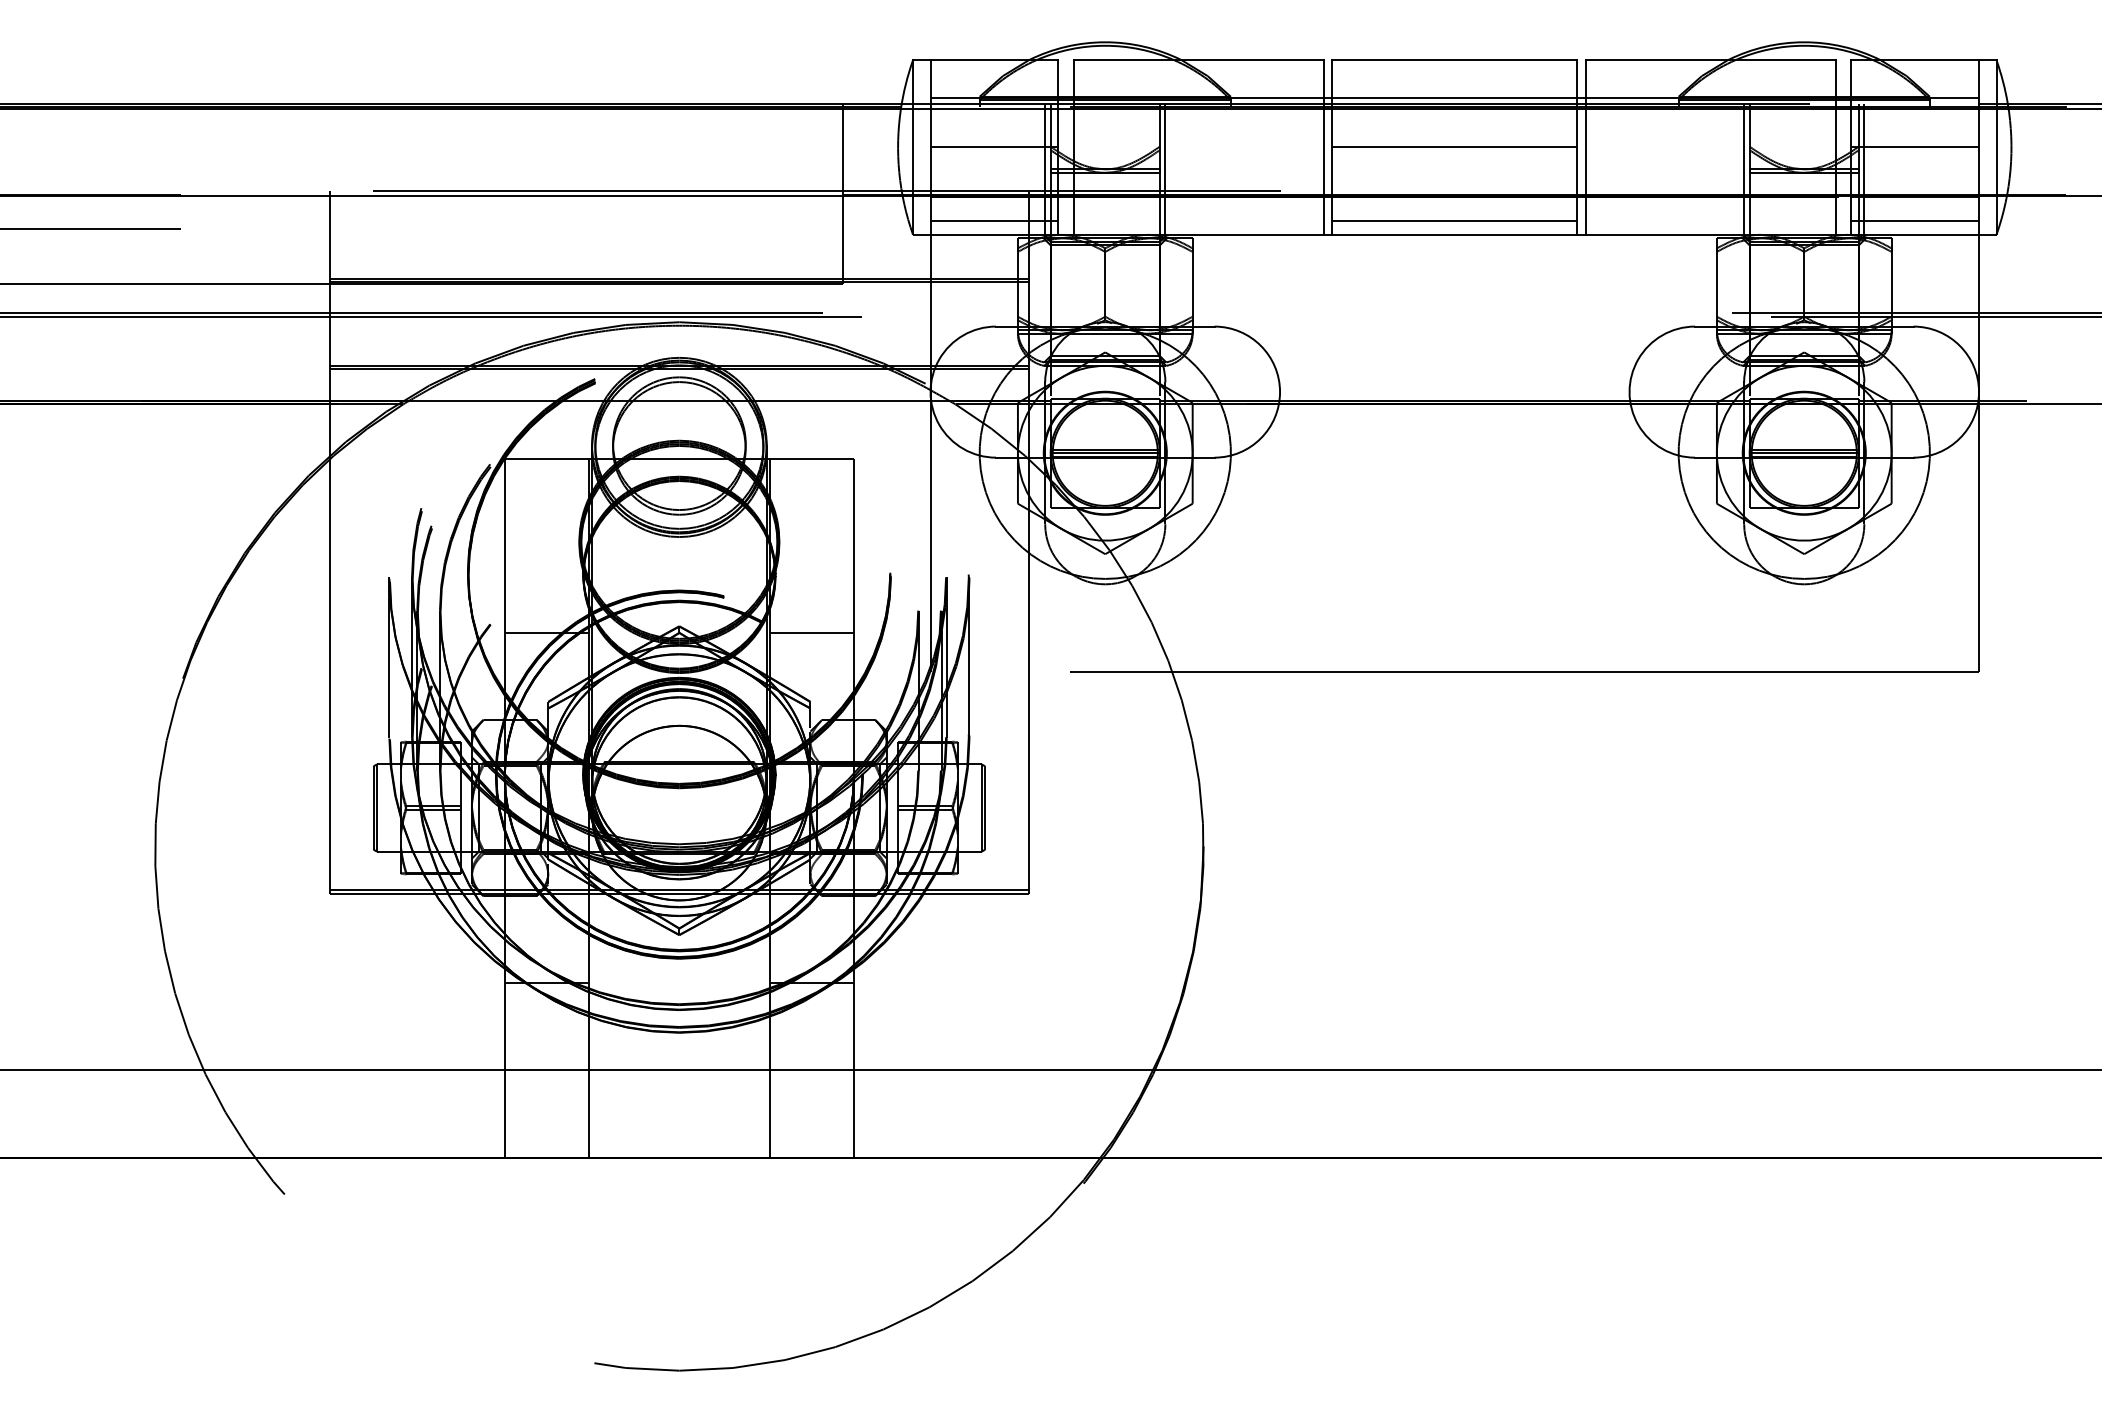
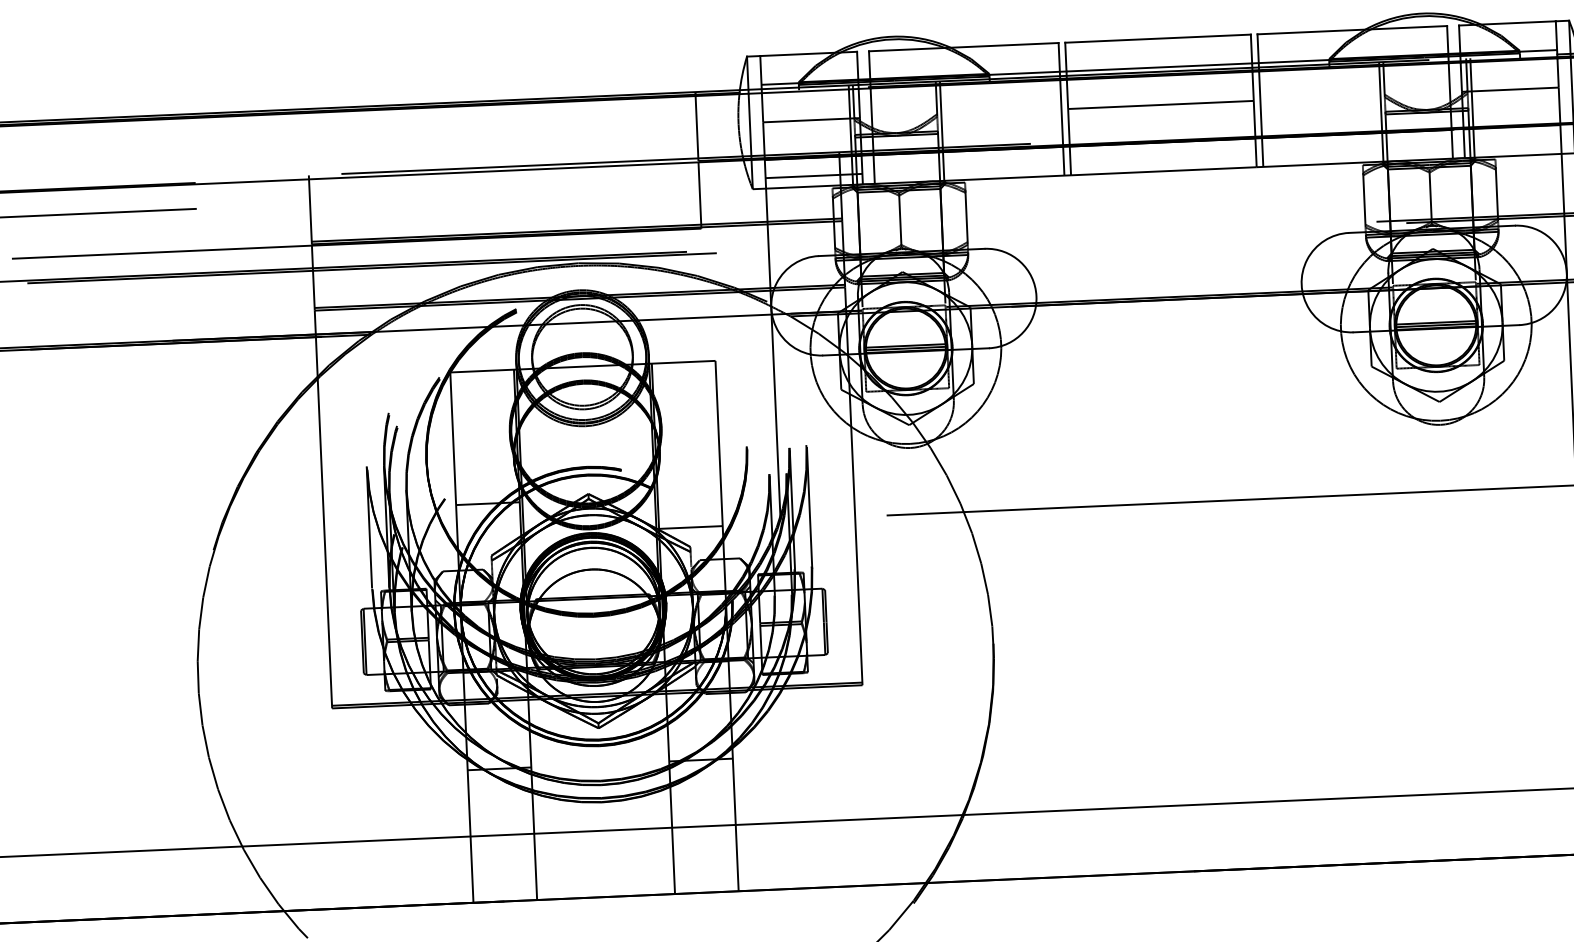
line: (1454, 221) -> (1163, 161), removed
line: (1915, 221) -> (1512, 145), removed
line: (812, 633) -> (691, 527), moved

